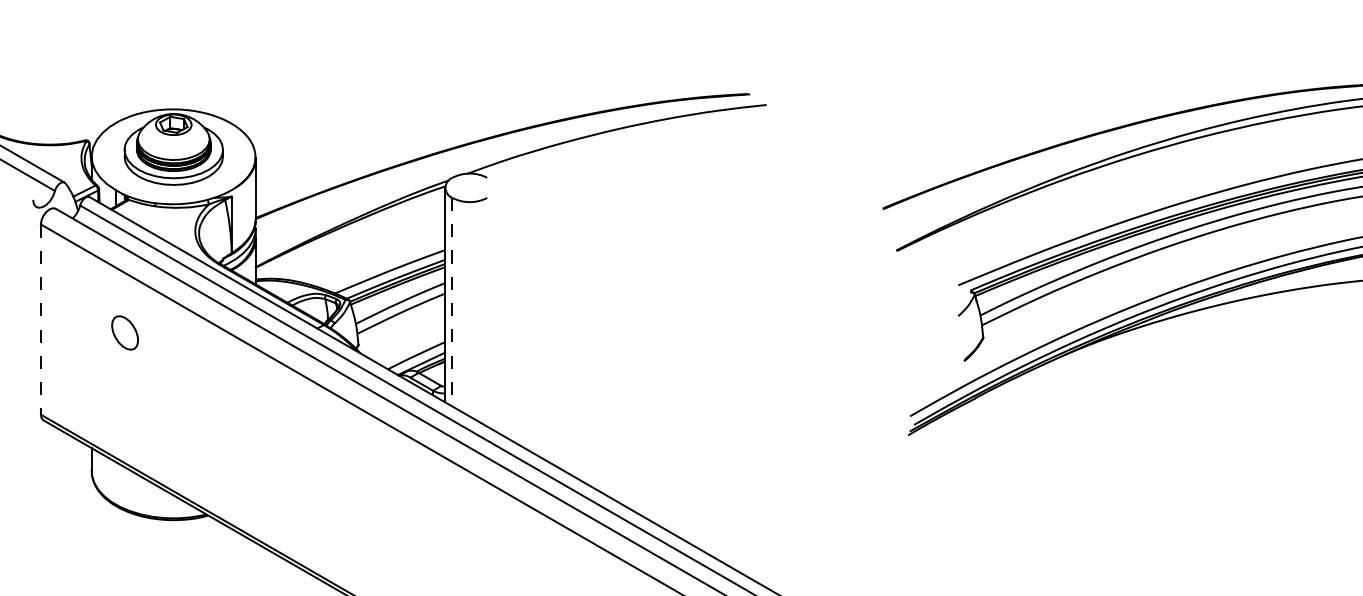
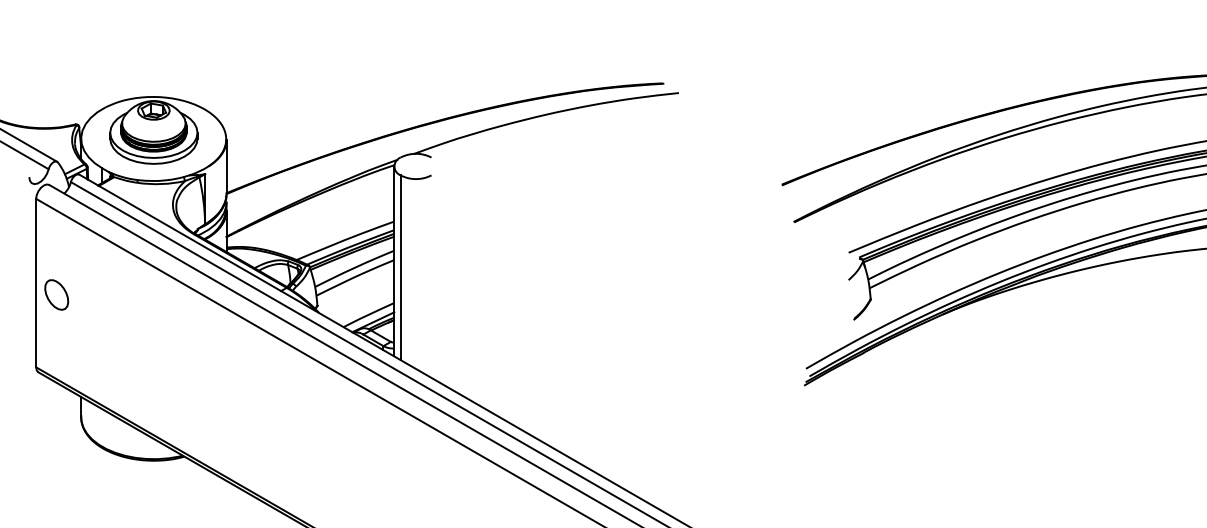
line: (452, 302) -> (400, 267), dashed -> solid
line: (40, 320) -> (35, 283), dashed -> solid
part: (124, 332) -> (56, 294), moved

